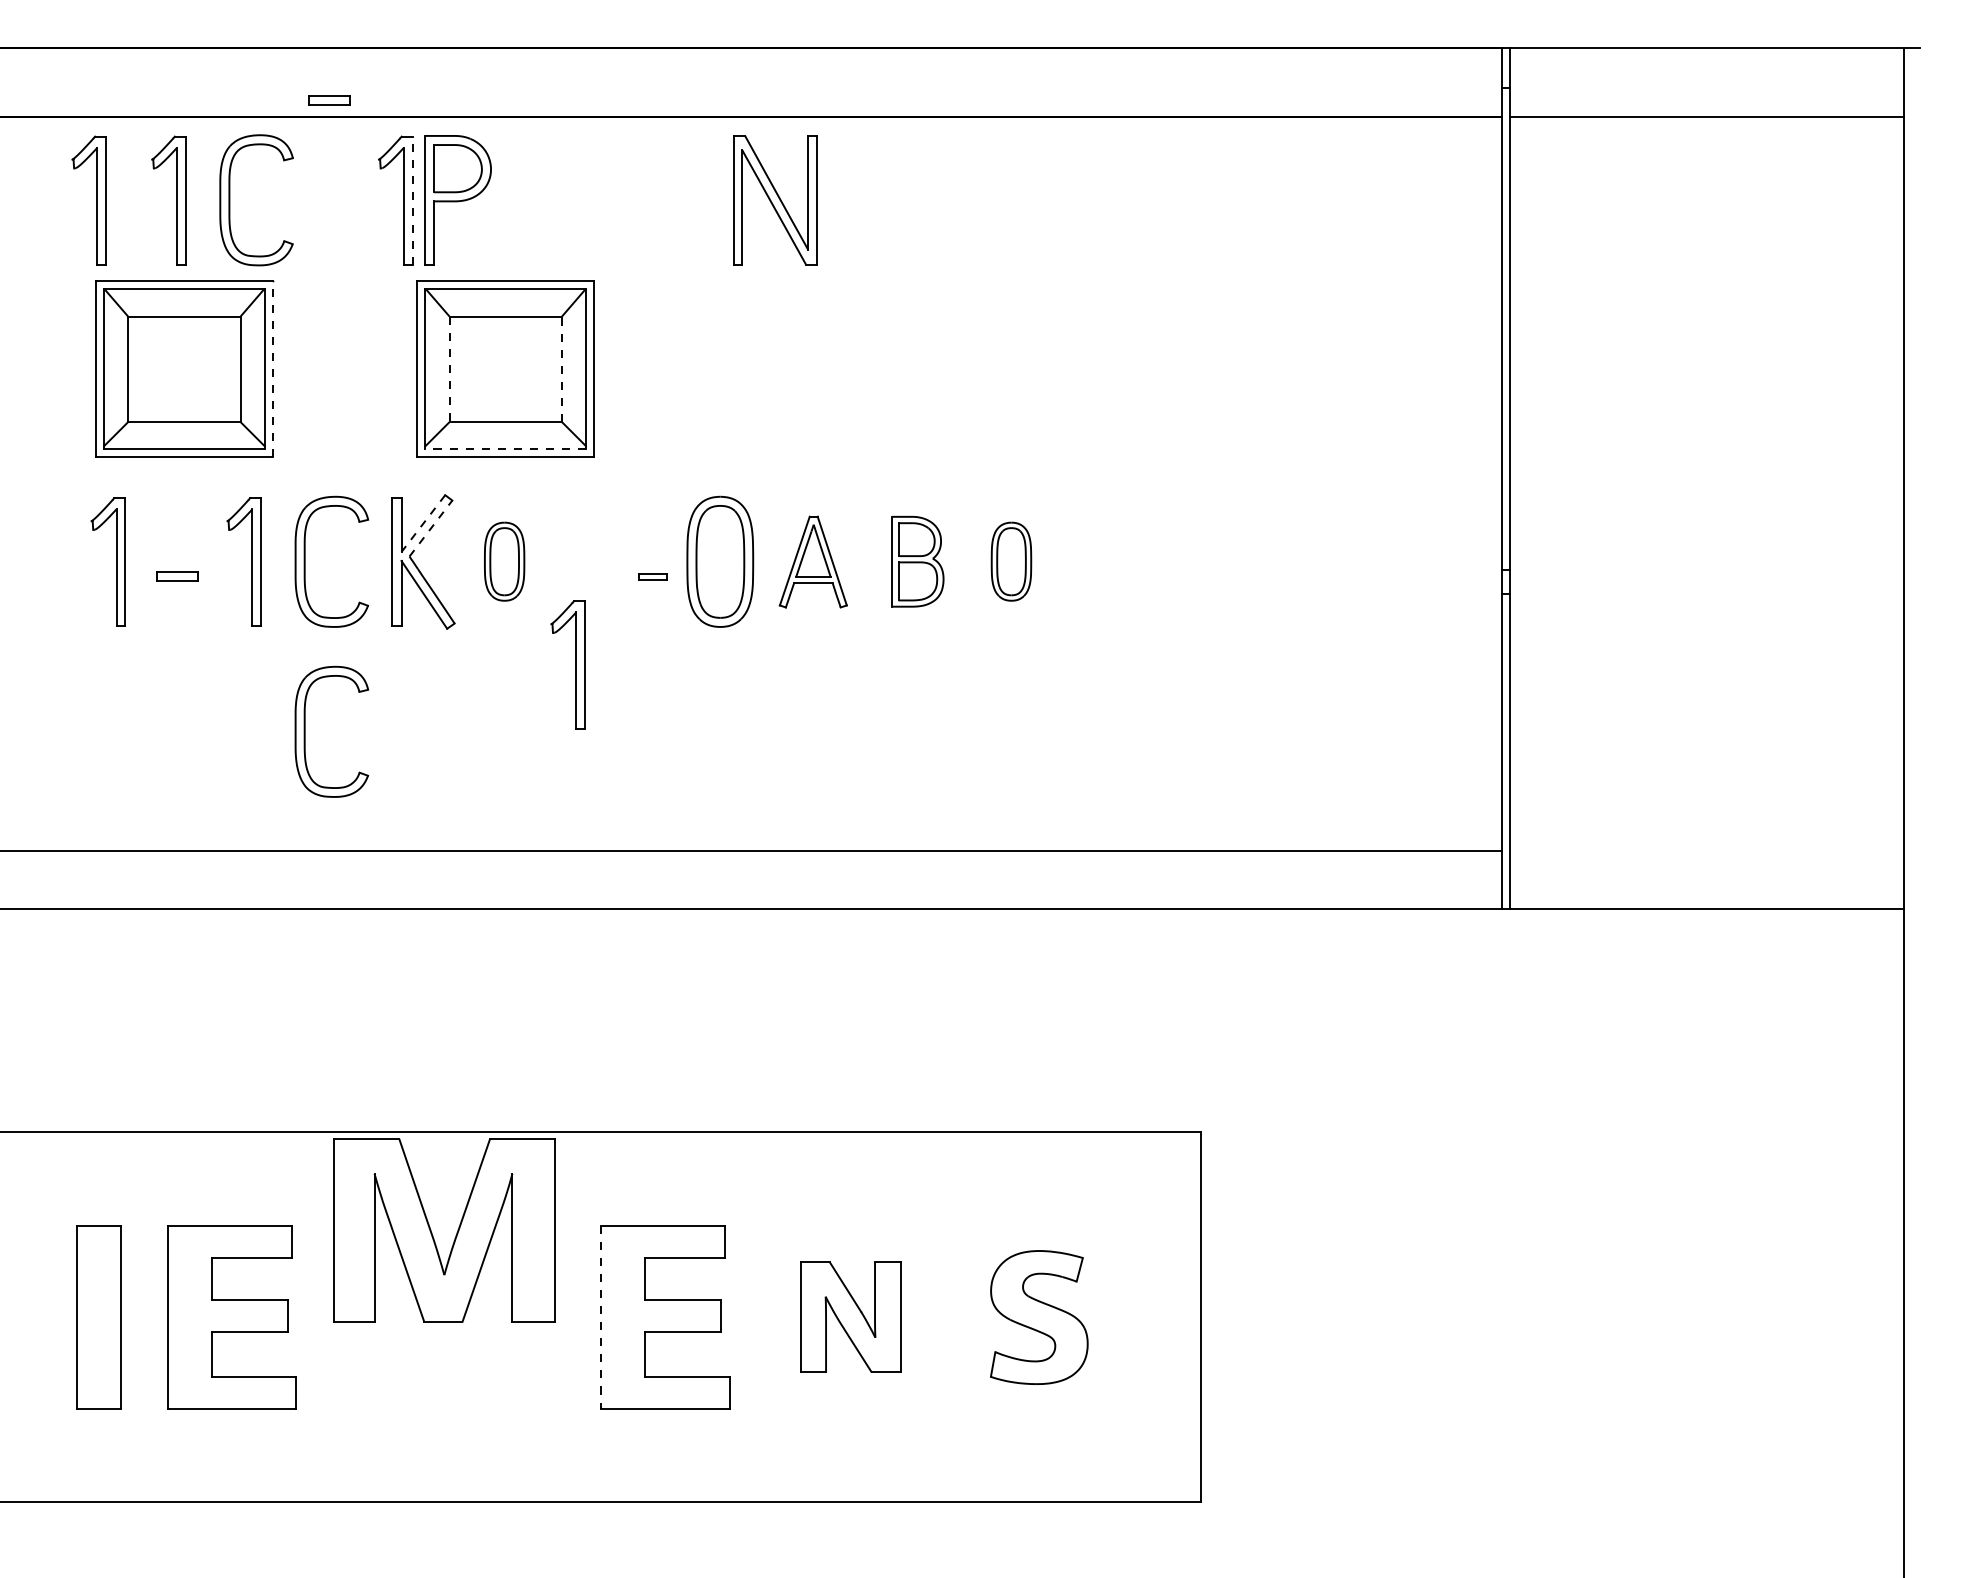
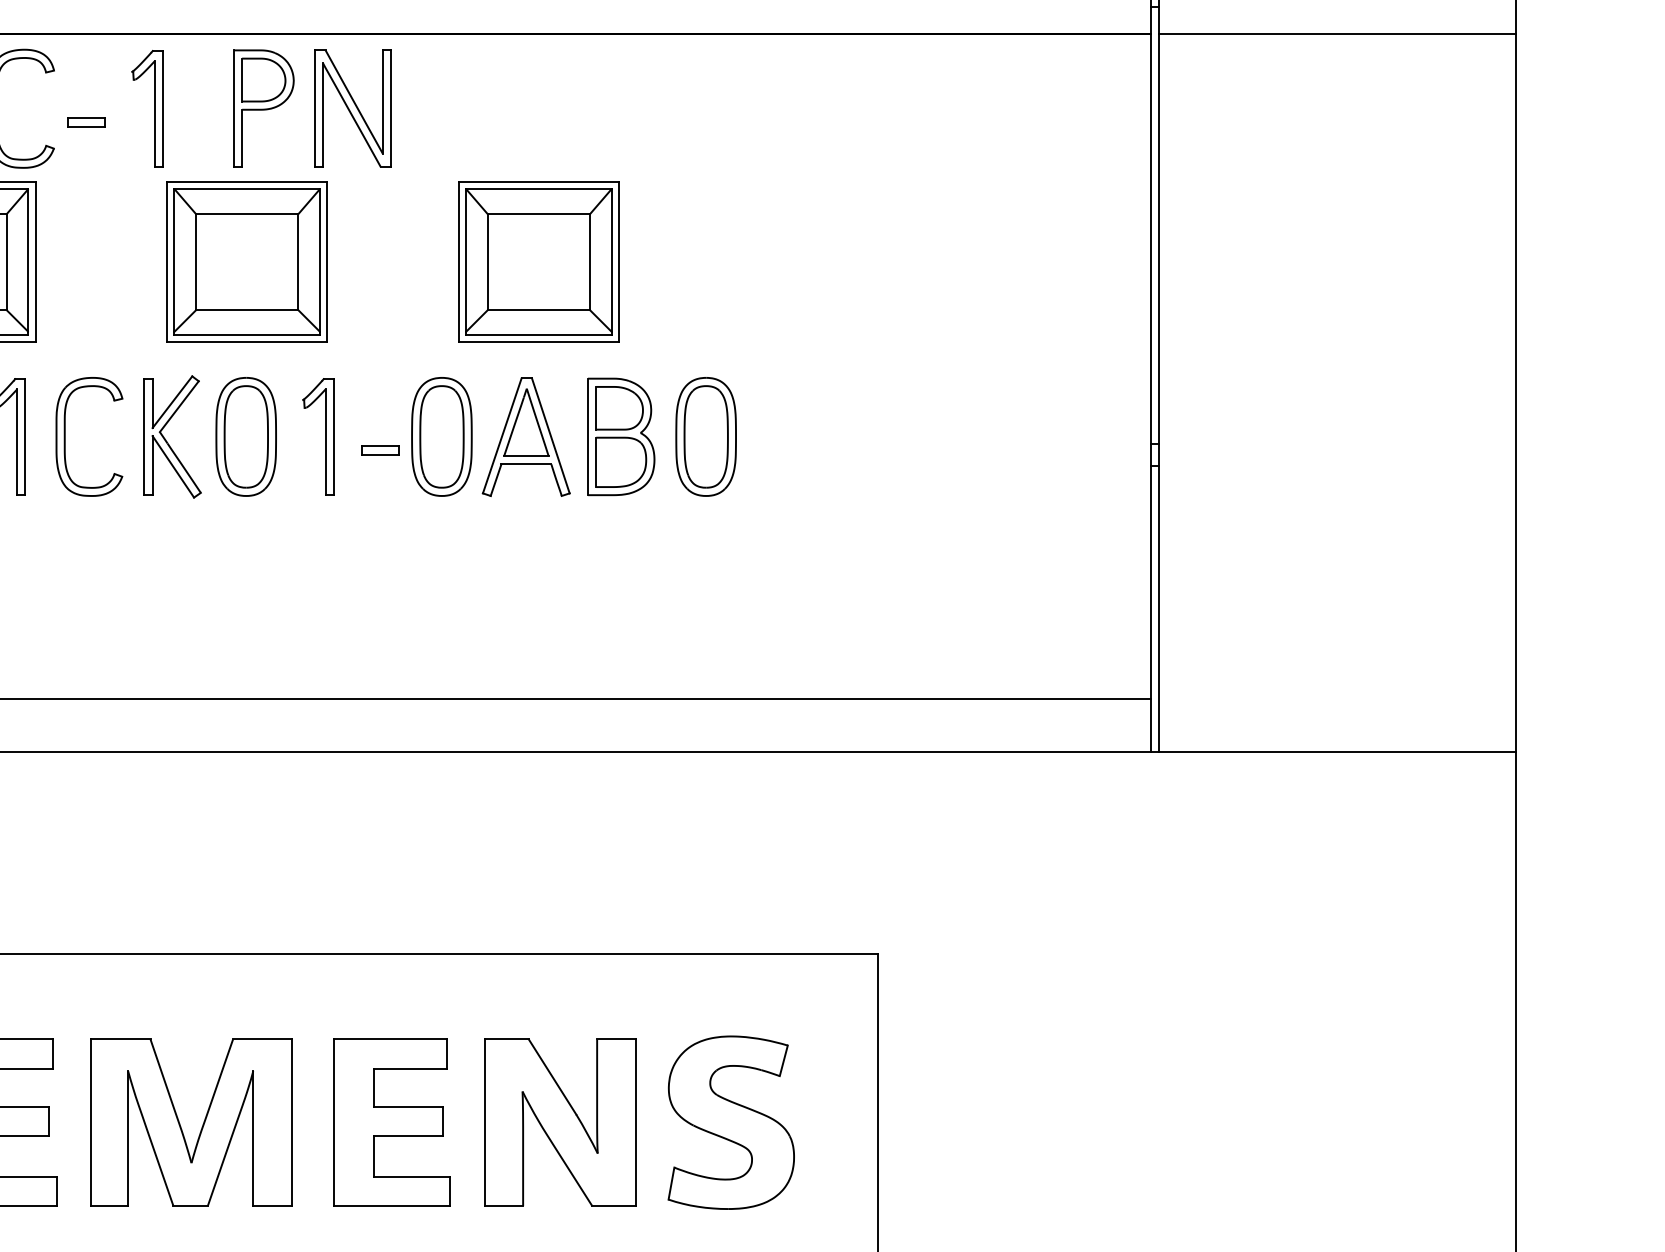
part: (329, 100) -> (86, 122), moved
line: (412, 200) -> (162, 108), dashed -> solid
part: (457, 200) -> (263, 108), moved
part: (775, 200) -> (353, 108), moved
line: (272, 368) -> (35, 261), dashed -> solid
part: (827, 368) -> (539, 261), added
line: (449, 369) -> (196, 262), dashed -> solid
line: (562, 369) -> (298, 262), dashed -> solid
line: (505, 449) -> (246, 334), dashed -> solid
line: (423, 523) -> (172, 402), dashed -> solid
line: (431, 528) -> (179, 406), dashed -> solid
part: (504, 561) -> (246, 436), size x1.67
part: (813, 561) -> (526, 436), size x1.43
part: (917, 561) -> (620, 436), size x1.43
part: (1011, 561) -> (706, 436), size x1.67
part: (652, 576) -> (380, 450), size x1.43
part: (575, 664) -> (325, 436), moved
part: (305, 731) -> (65, 590), removed
part: (433, 1235) -> (181, 1127), moved
part: (850, 1316) -> (560, 1121), size x1.67
line: (601, 1317) -> (334, 1122), dashed -> solid
part: (1039, 1317) -> (731, 1122), size x1.43

